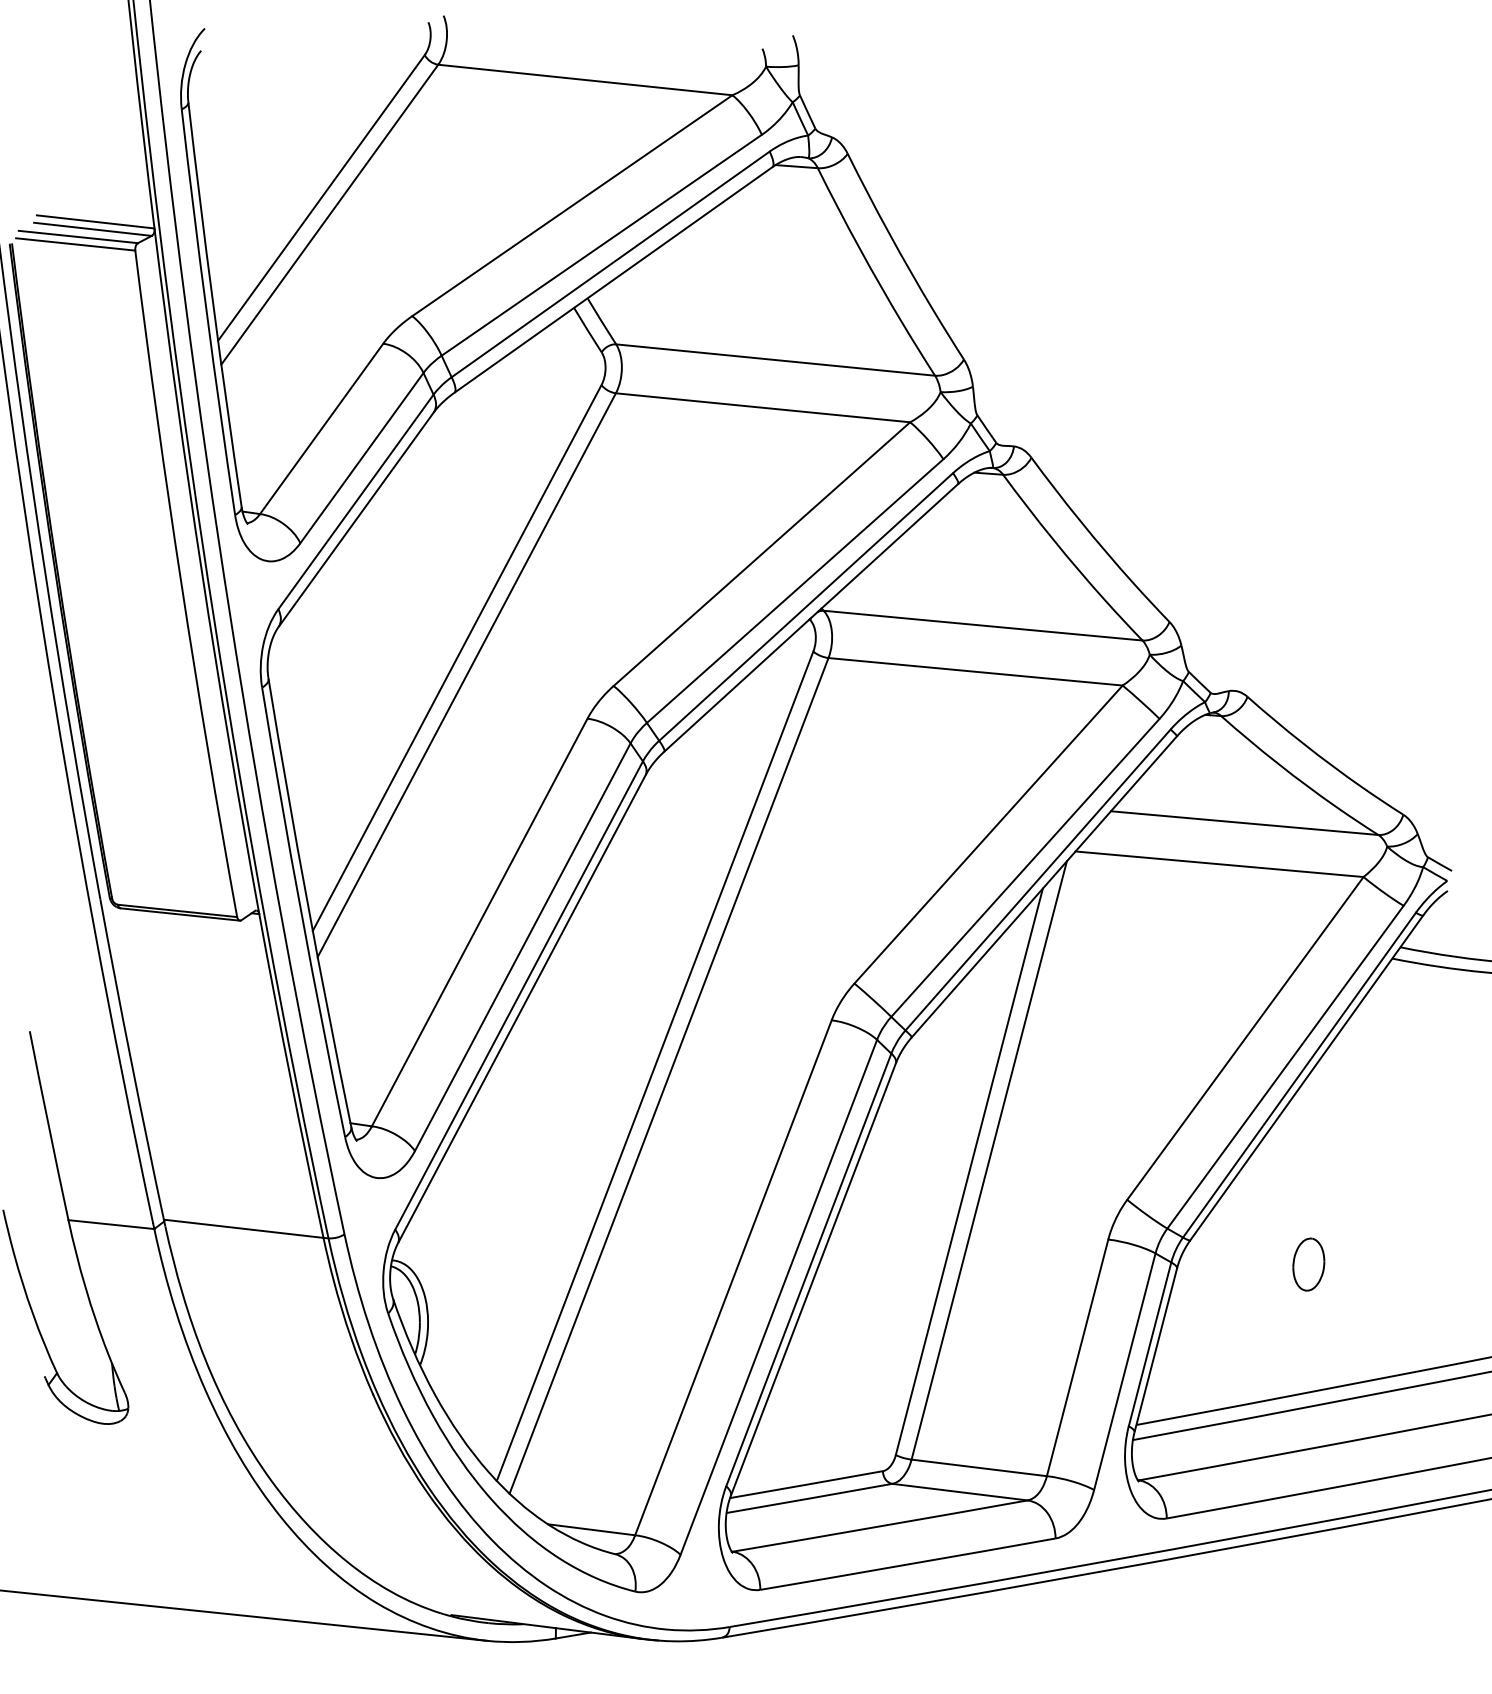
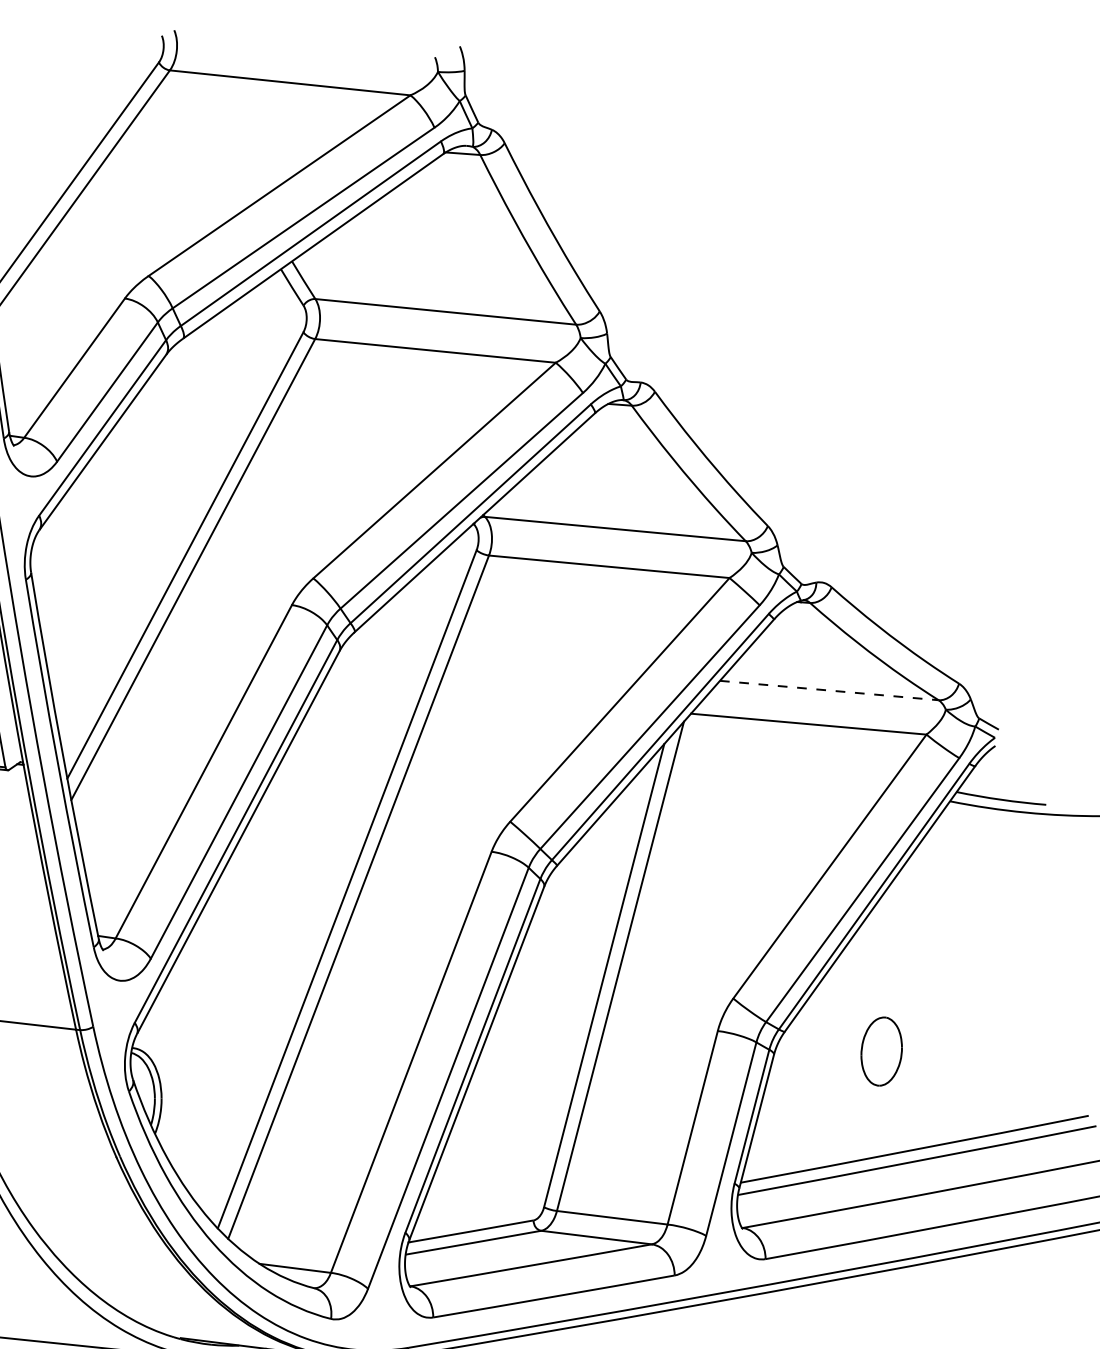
line: (1245, 823) -> (829, 690), solid -> dashed
part: (1308, 1264) -> (881, 1051), size x1.6

